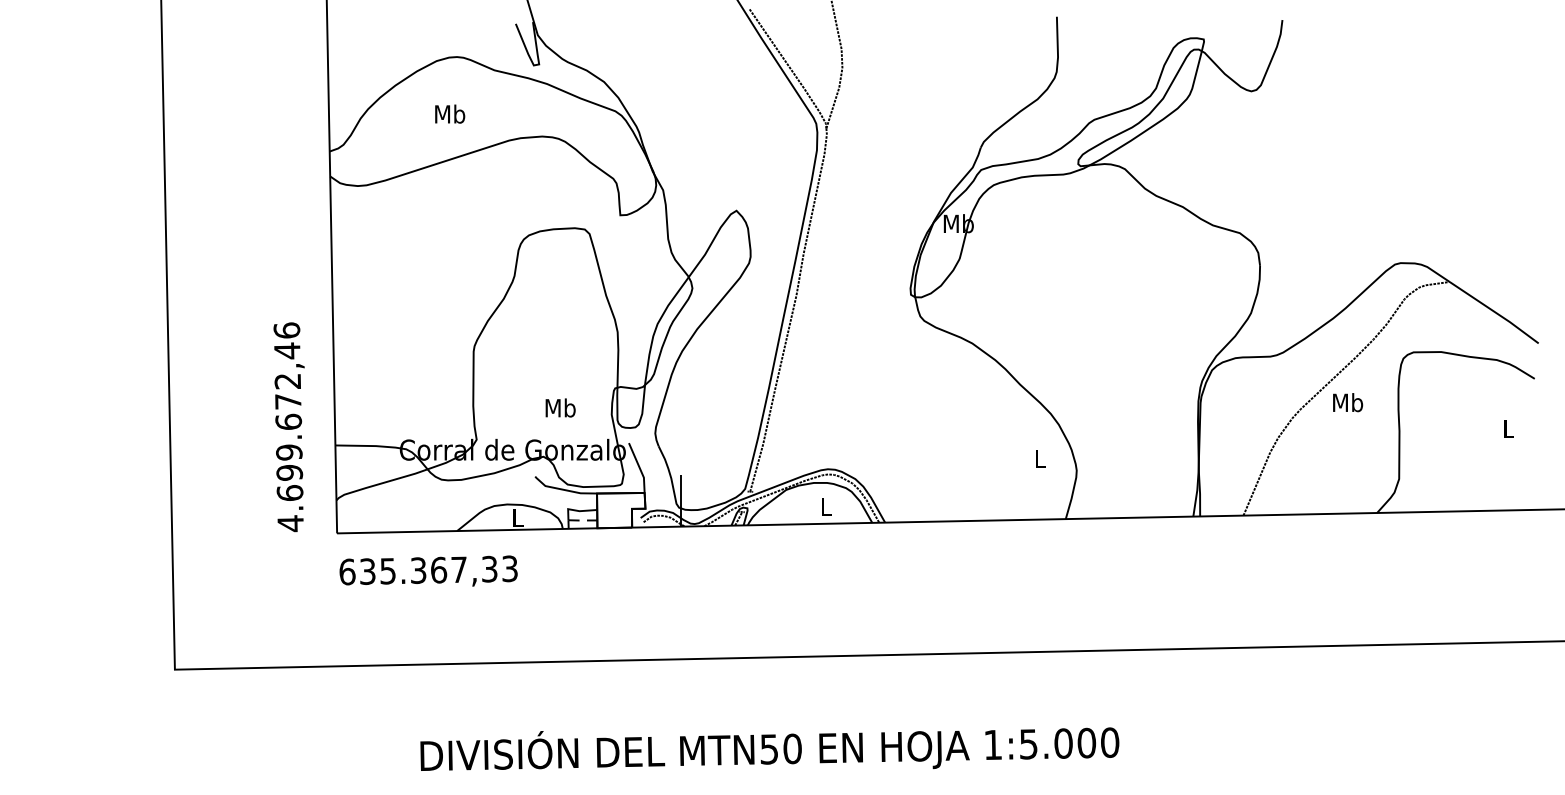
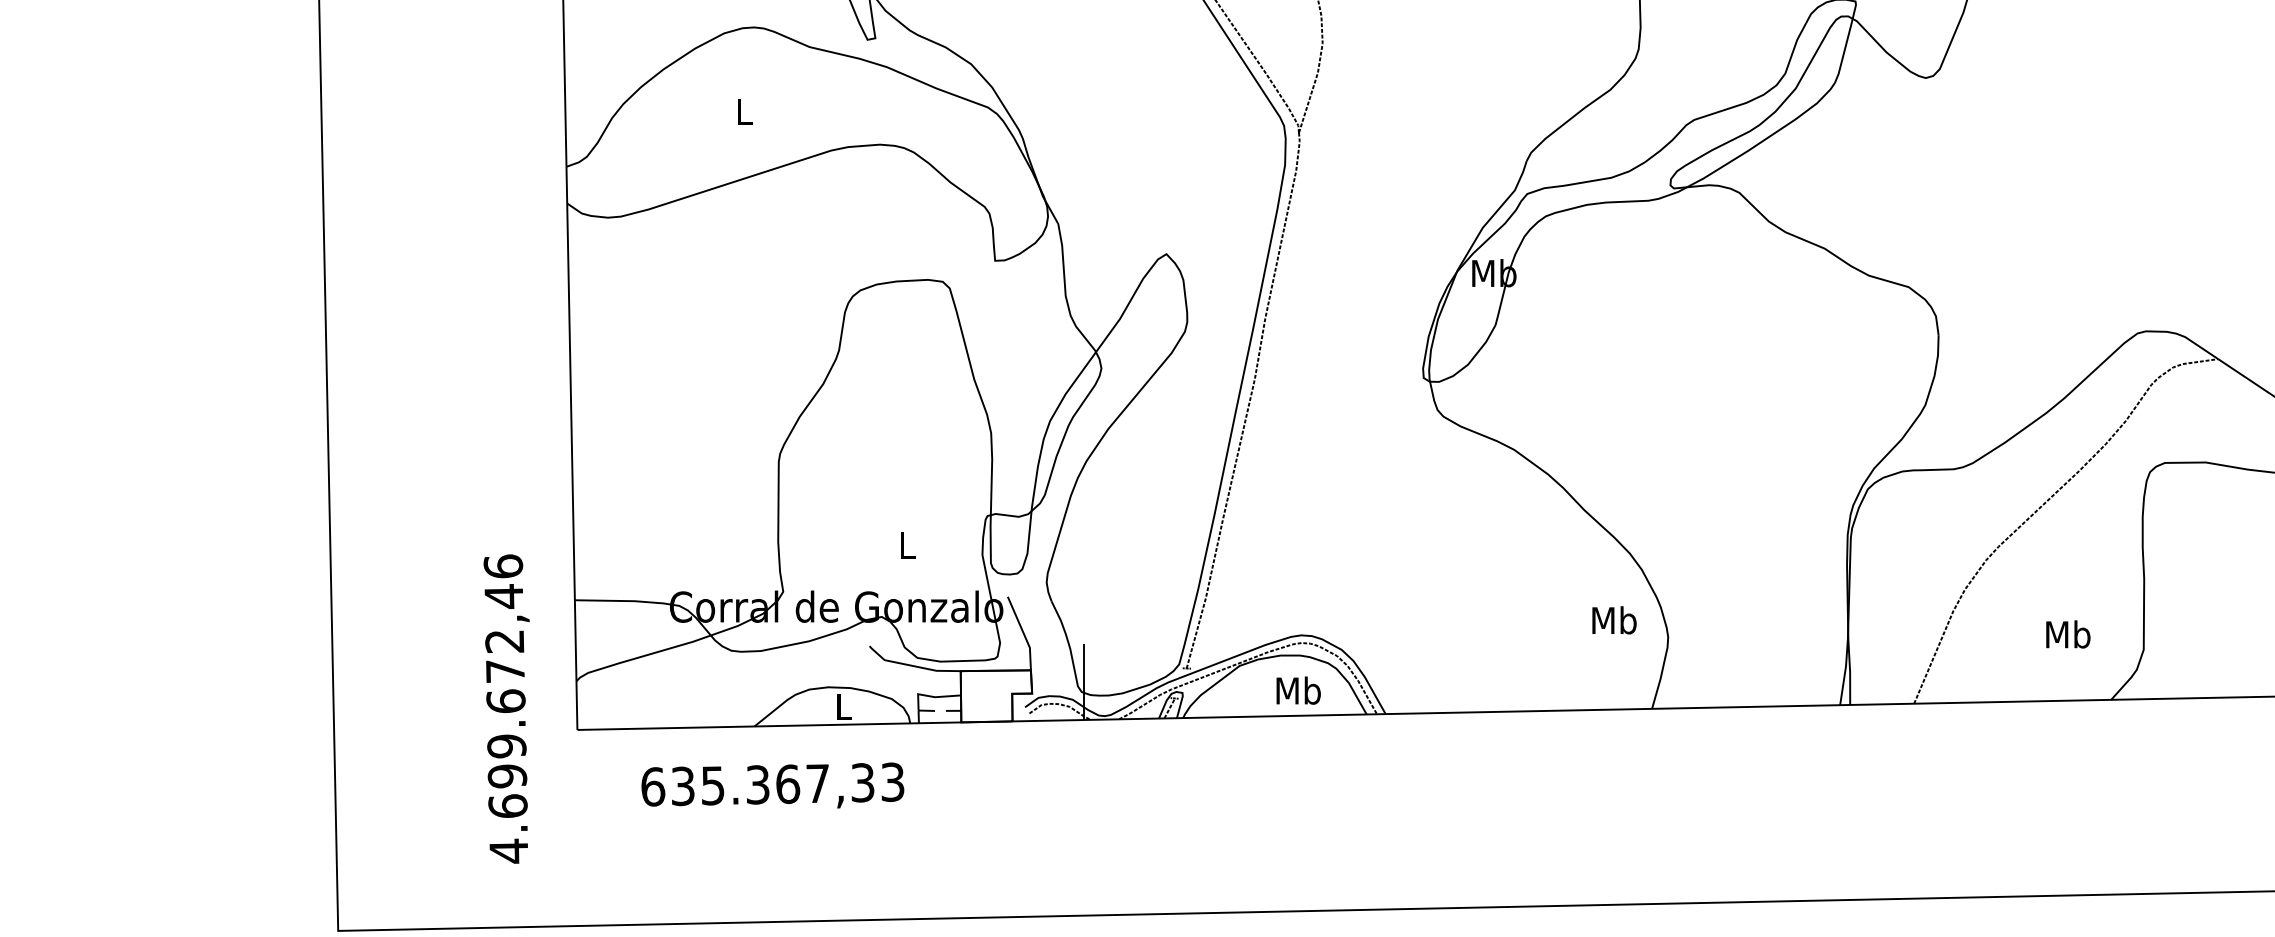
text: (450, 113) -> (744, 110), Mb -> L
text: (1348, 402) -> (2068, 634), moved
text: (560, 407) -> (906, 544), Mb -> L
text: (288, 427) -> (505, 709), moved
text: (1040, 458) -> (1614, 619), L -> Mb
text: (826, 506) -> (1299, 690), L -> Mb
text: (428, 570) -> (772, 784), moved

